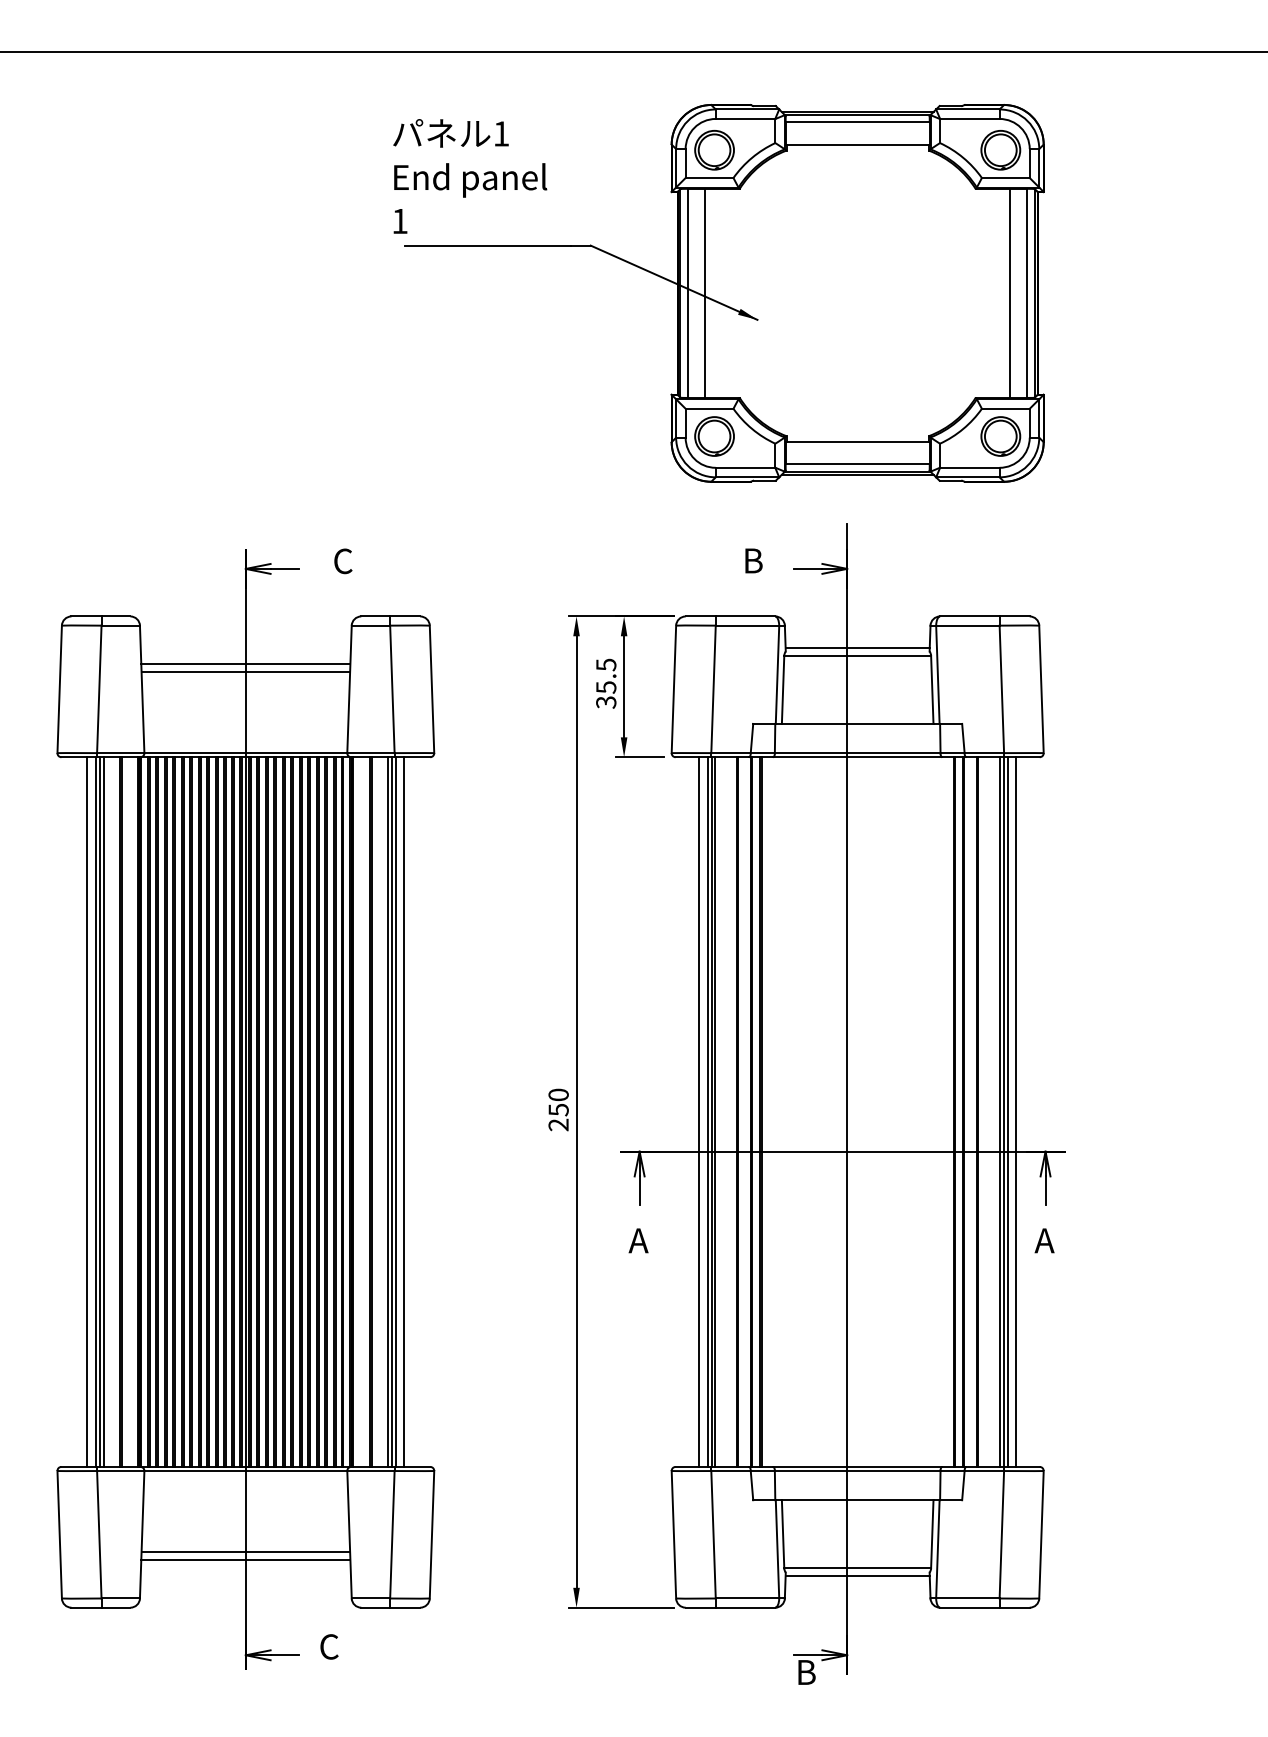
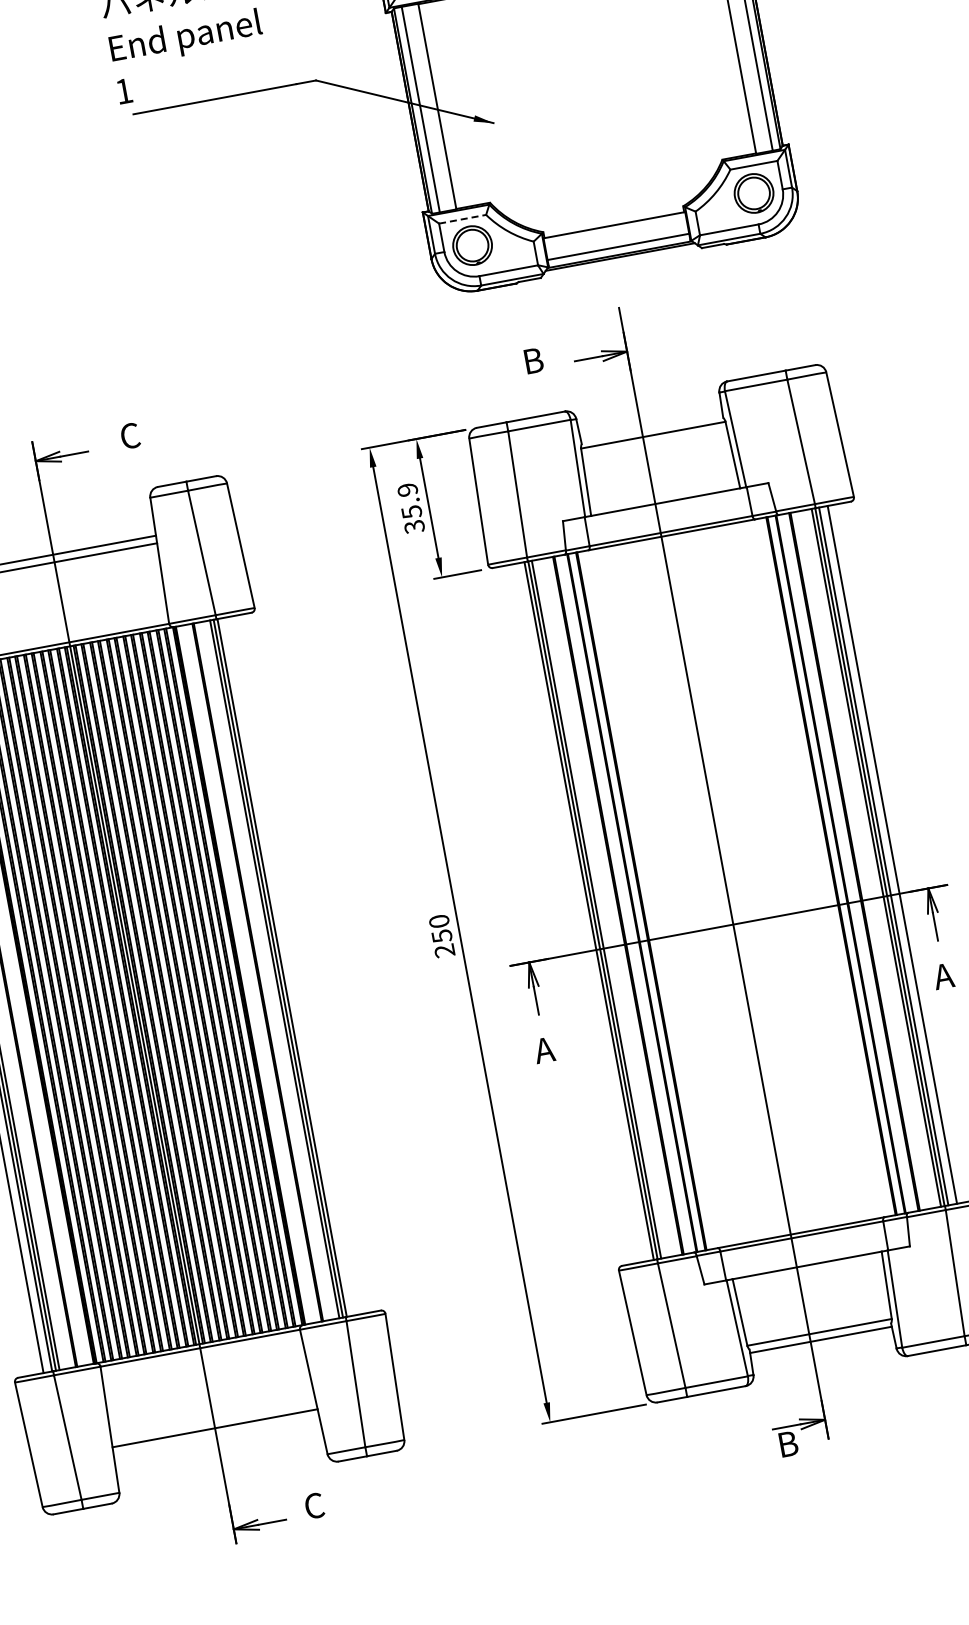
line: (709, 408) -> (462, 218), solid -> dashed
line: (857, 648) -> (651, 428), removed
text: (606, 664) -> (407, 489), 35.5 -> 35.9
line: (404, 1111) -> (290, 965), removed
line: (699, 1111) -> (580, 912), removed
line: (245, 1560) -> (216, 1436), removed

